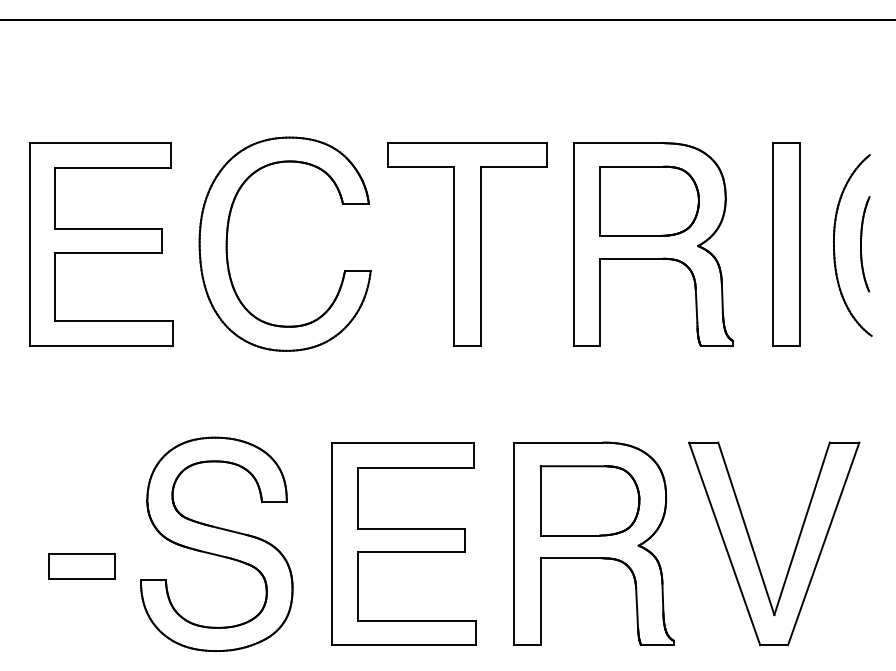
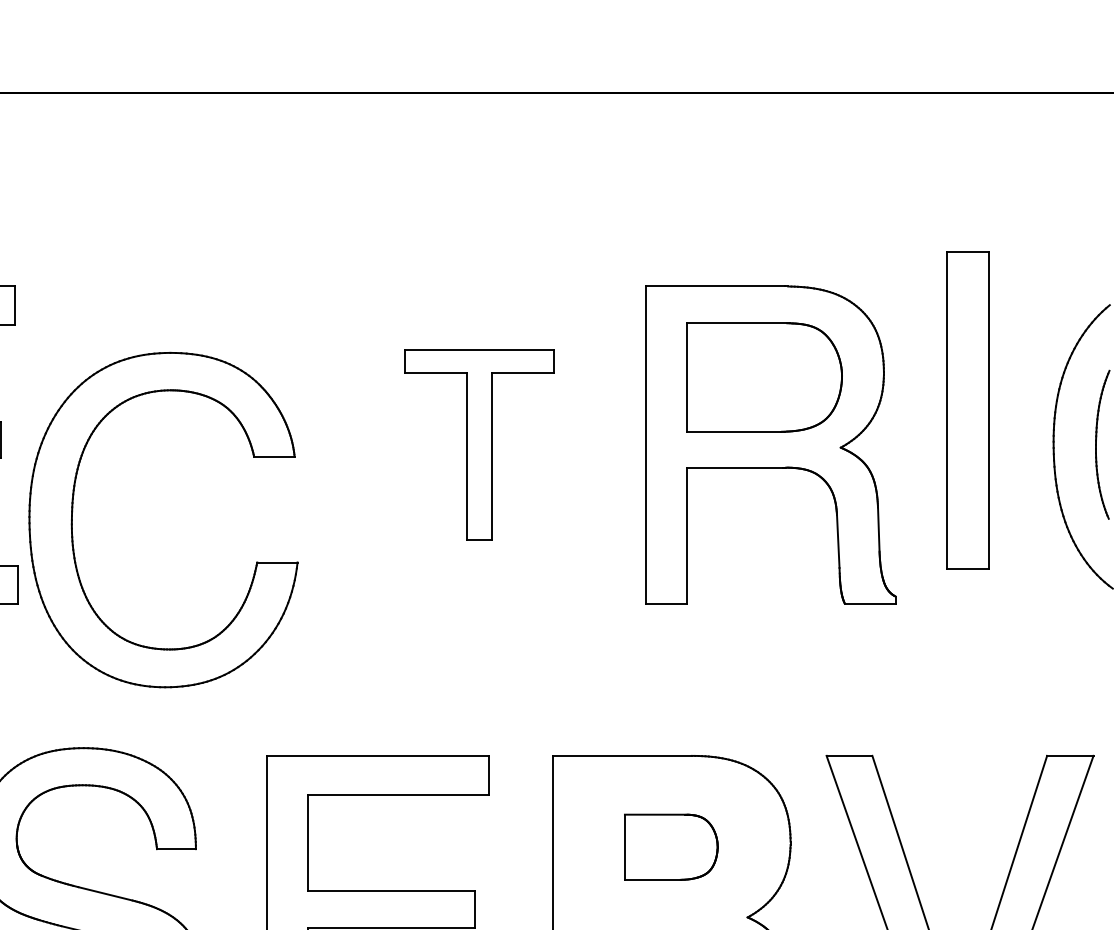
part: (228, 233) -> (74, 503), moved
part: (467, 244) -> (479, 445), size x0.6
part: (786, 244) -> (968, 410), moved
part: (589, 500) -> (670, 846), size x0.6

